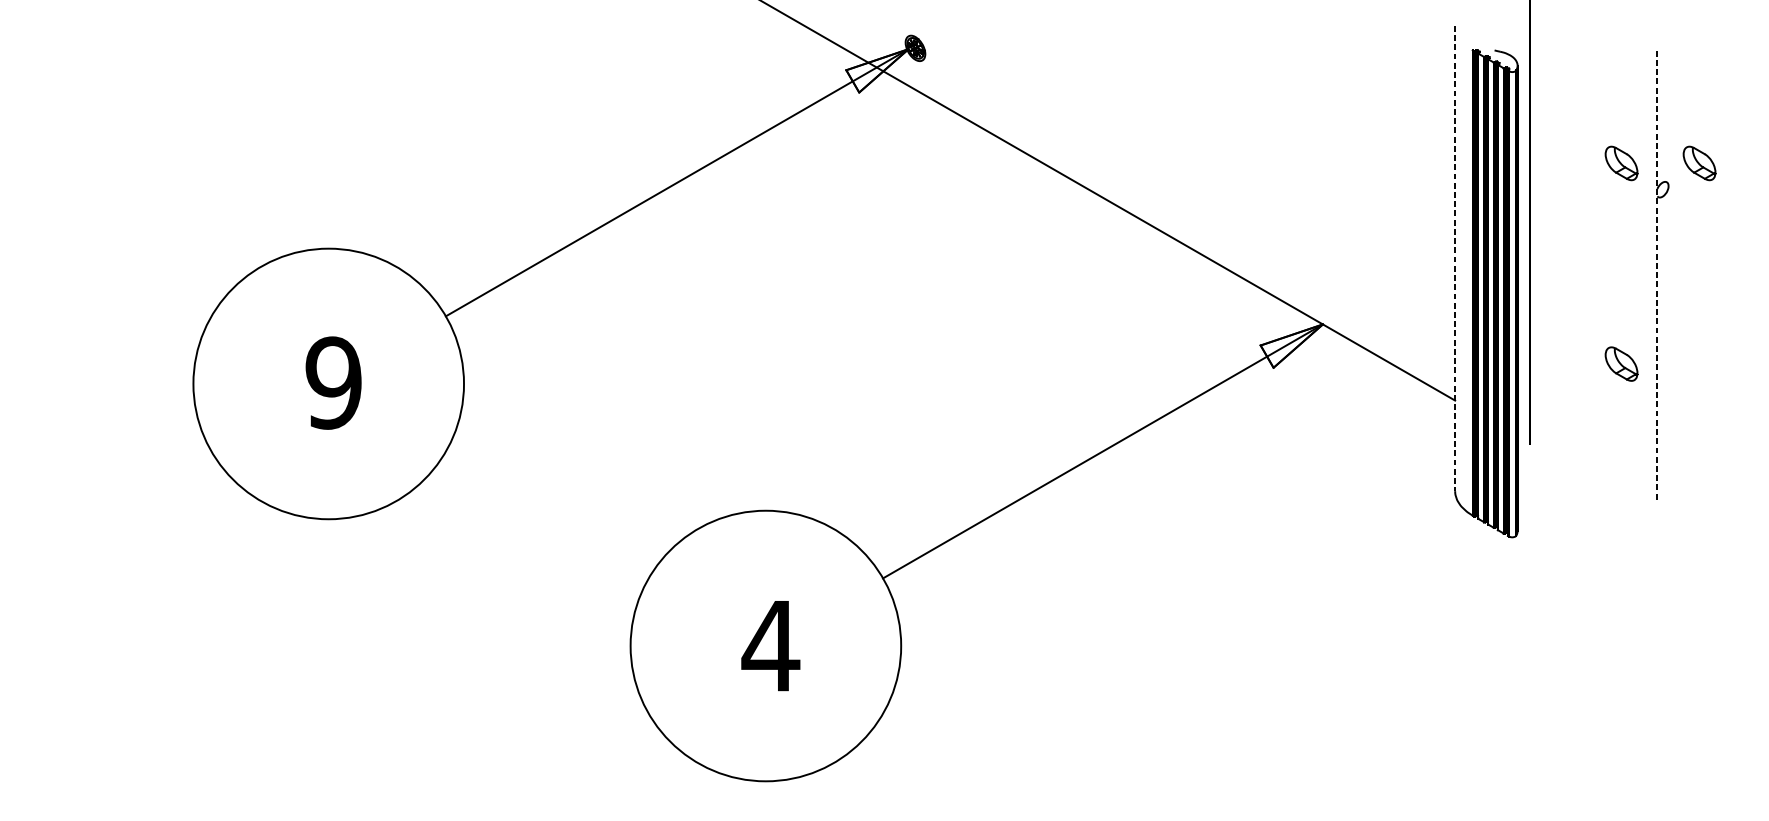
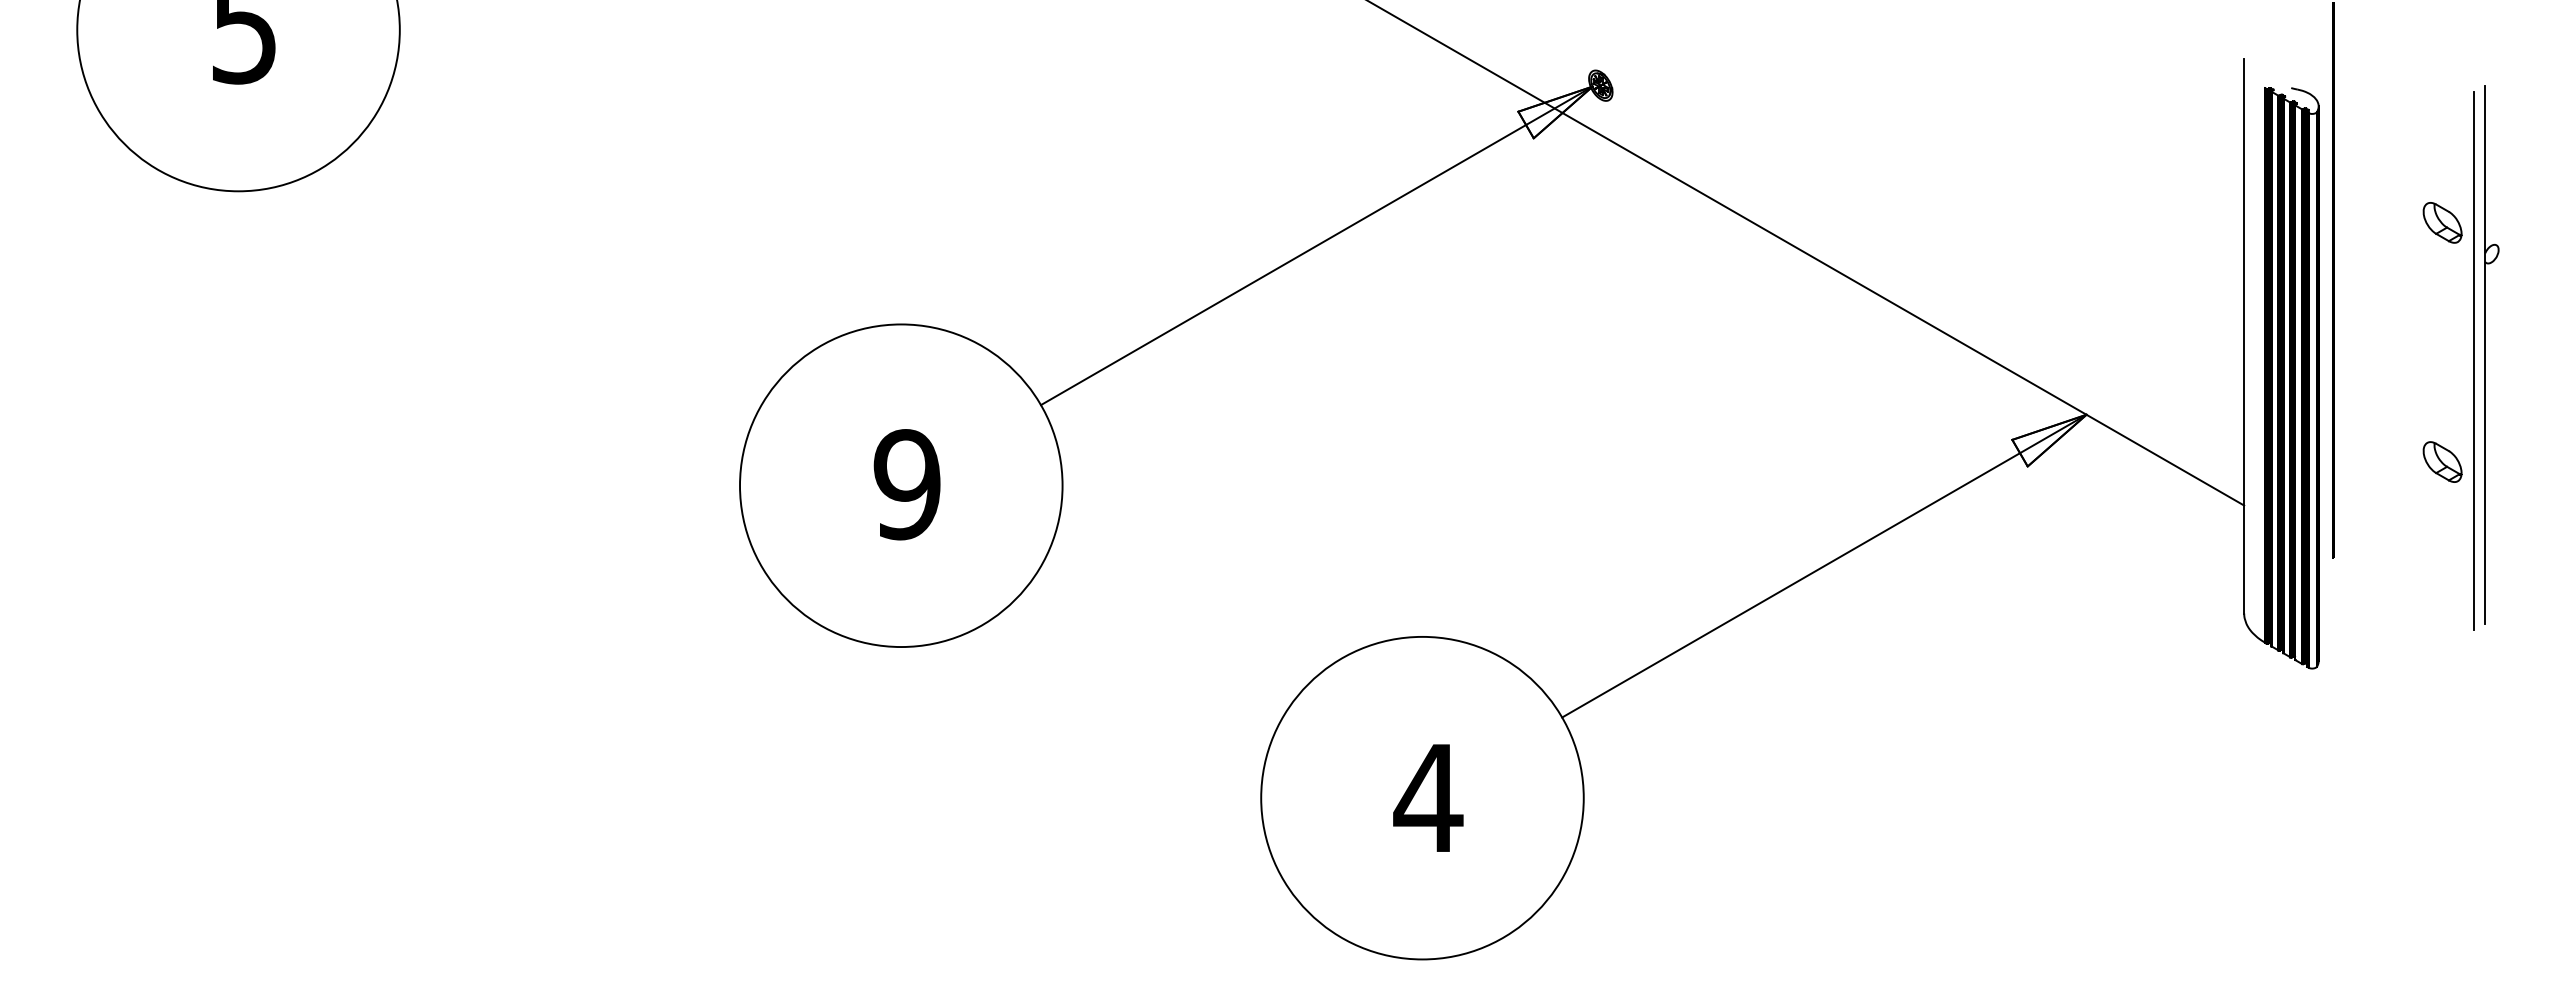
part: (1699, 163) -> (2535, 222), removed
line: (1455, 258) -> (2244, 336), dashed -> solid
line: (1657, 273) -> (2485, 354), dashed -> solid
line: (1648, 278) -> (2474, 360), added

